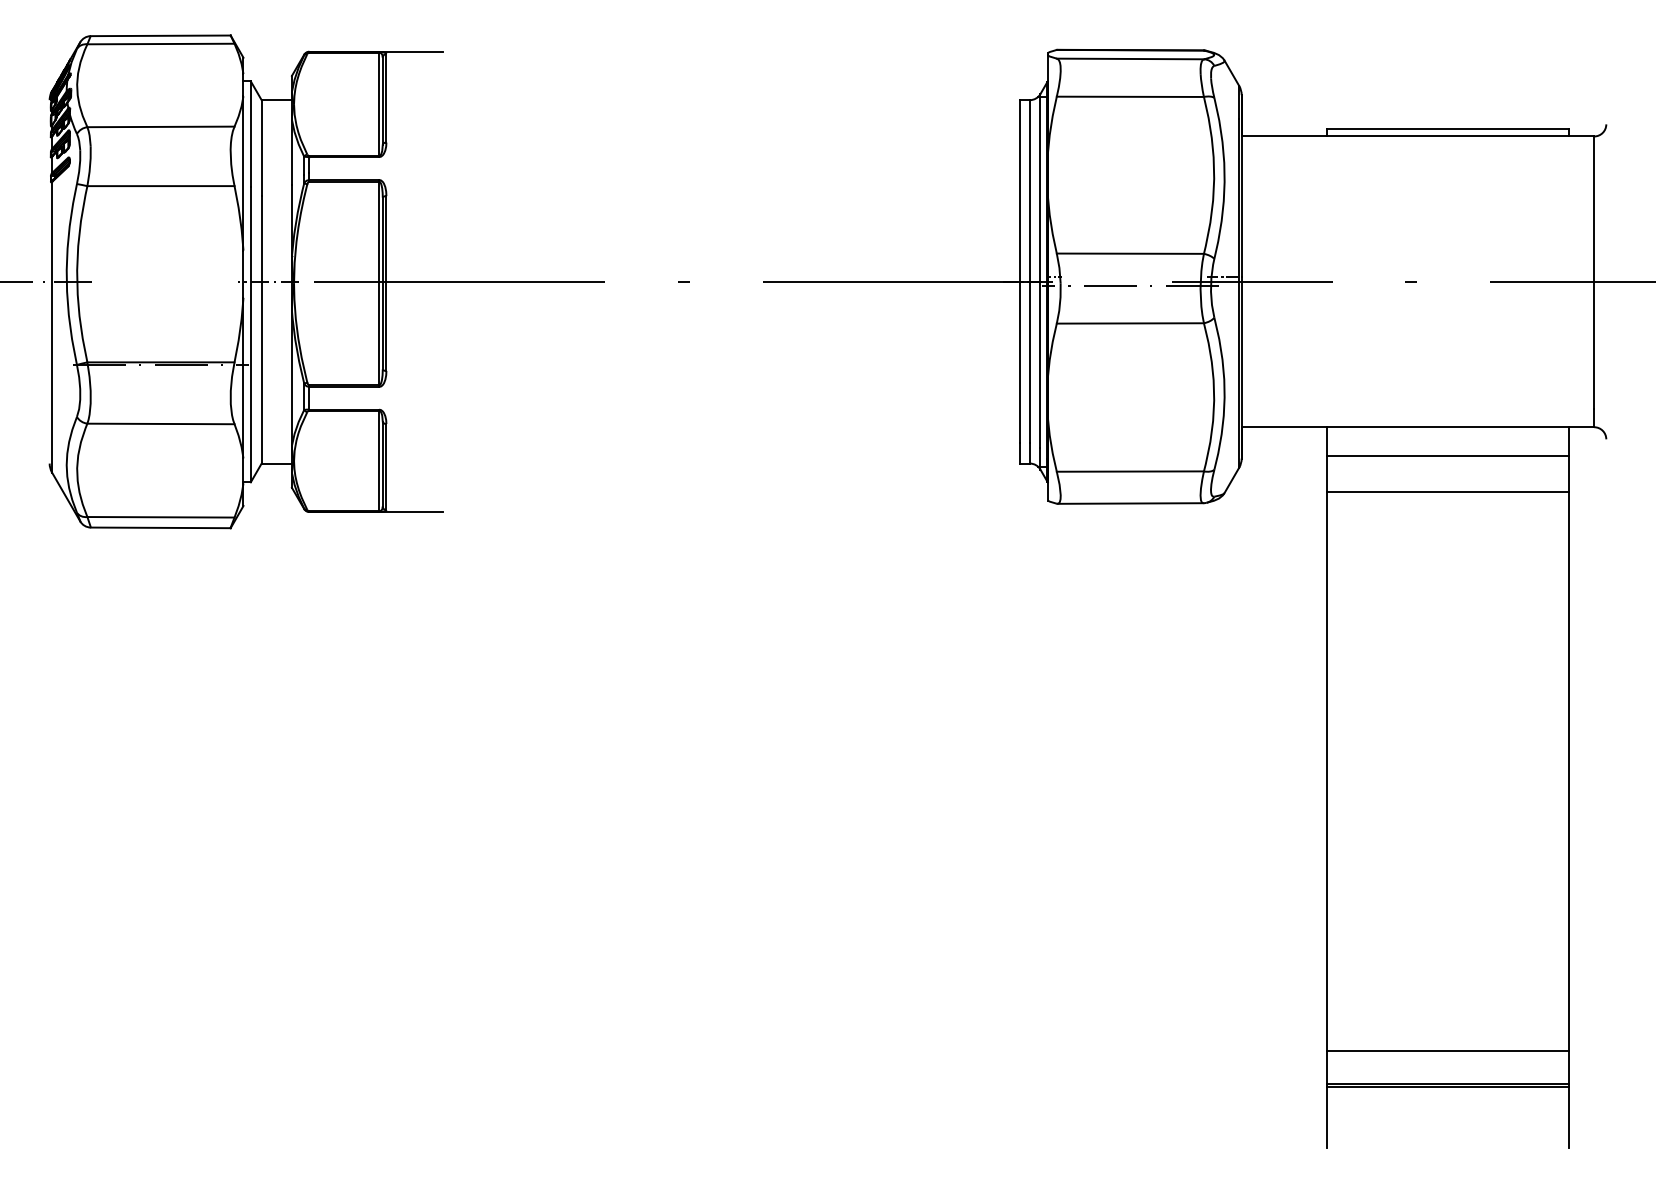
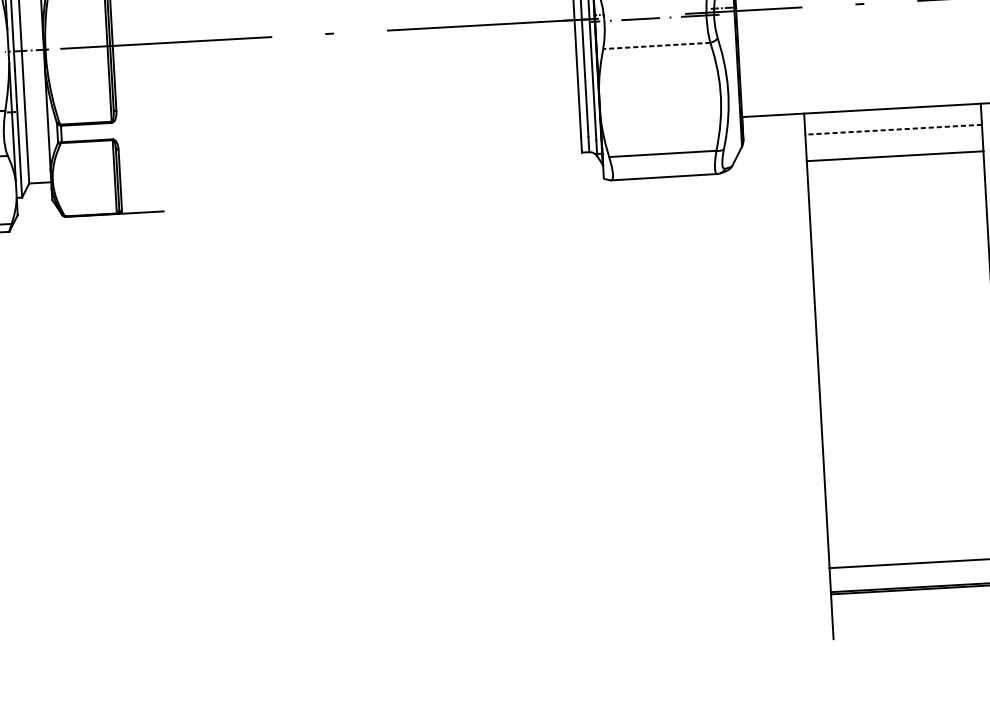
line: (1130, 323) -> (656, 45), solid -> dashed
line: (1447, 456) -> (893, 130), solid -> dashed

